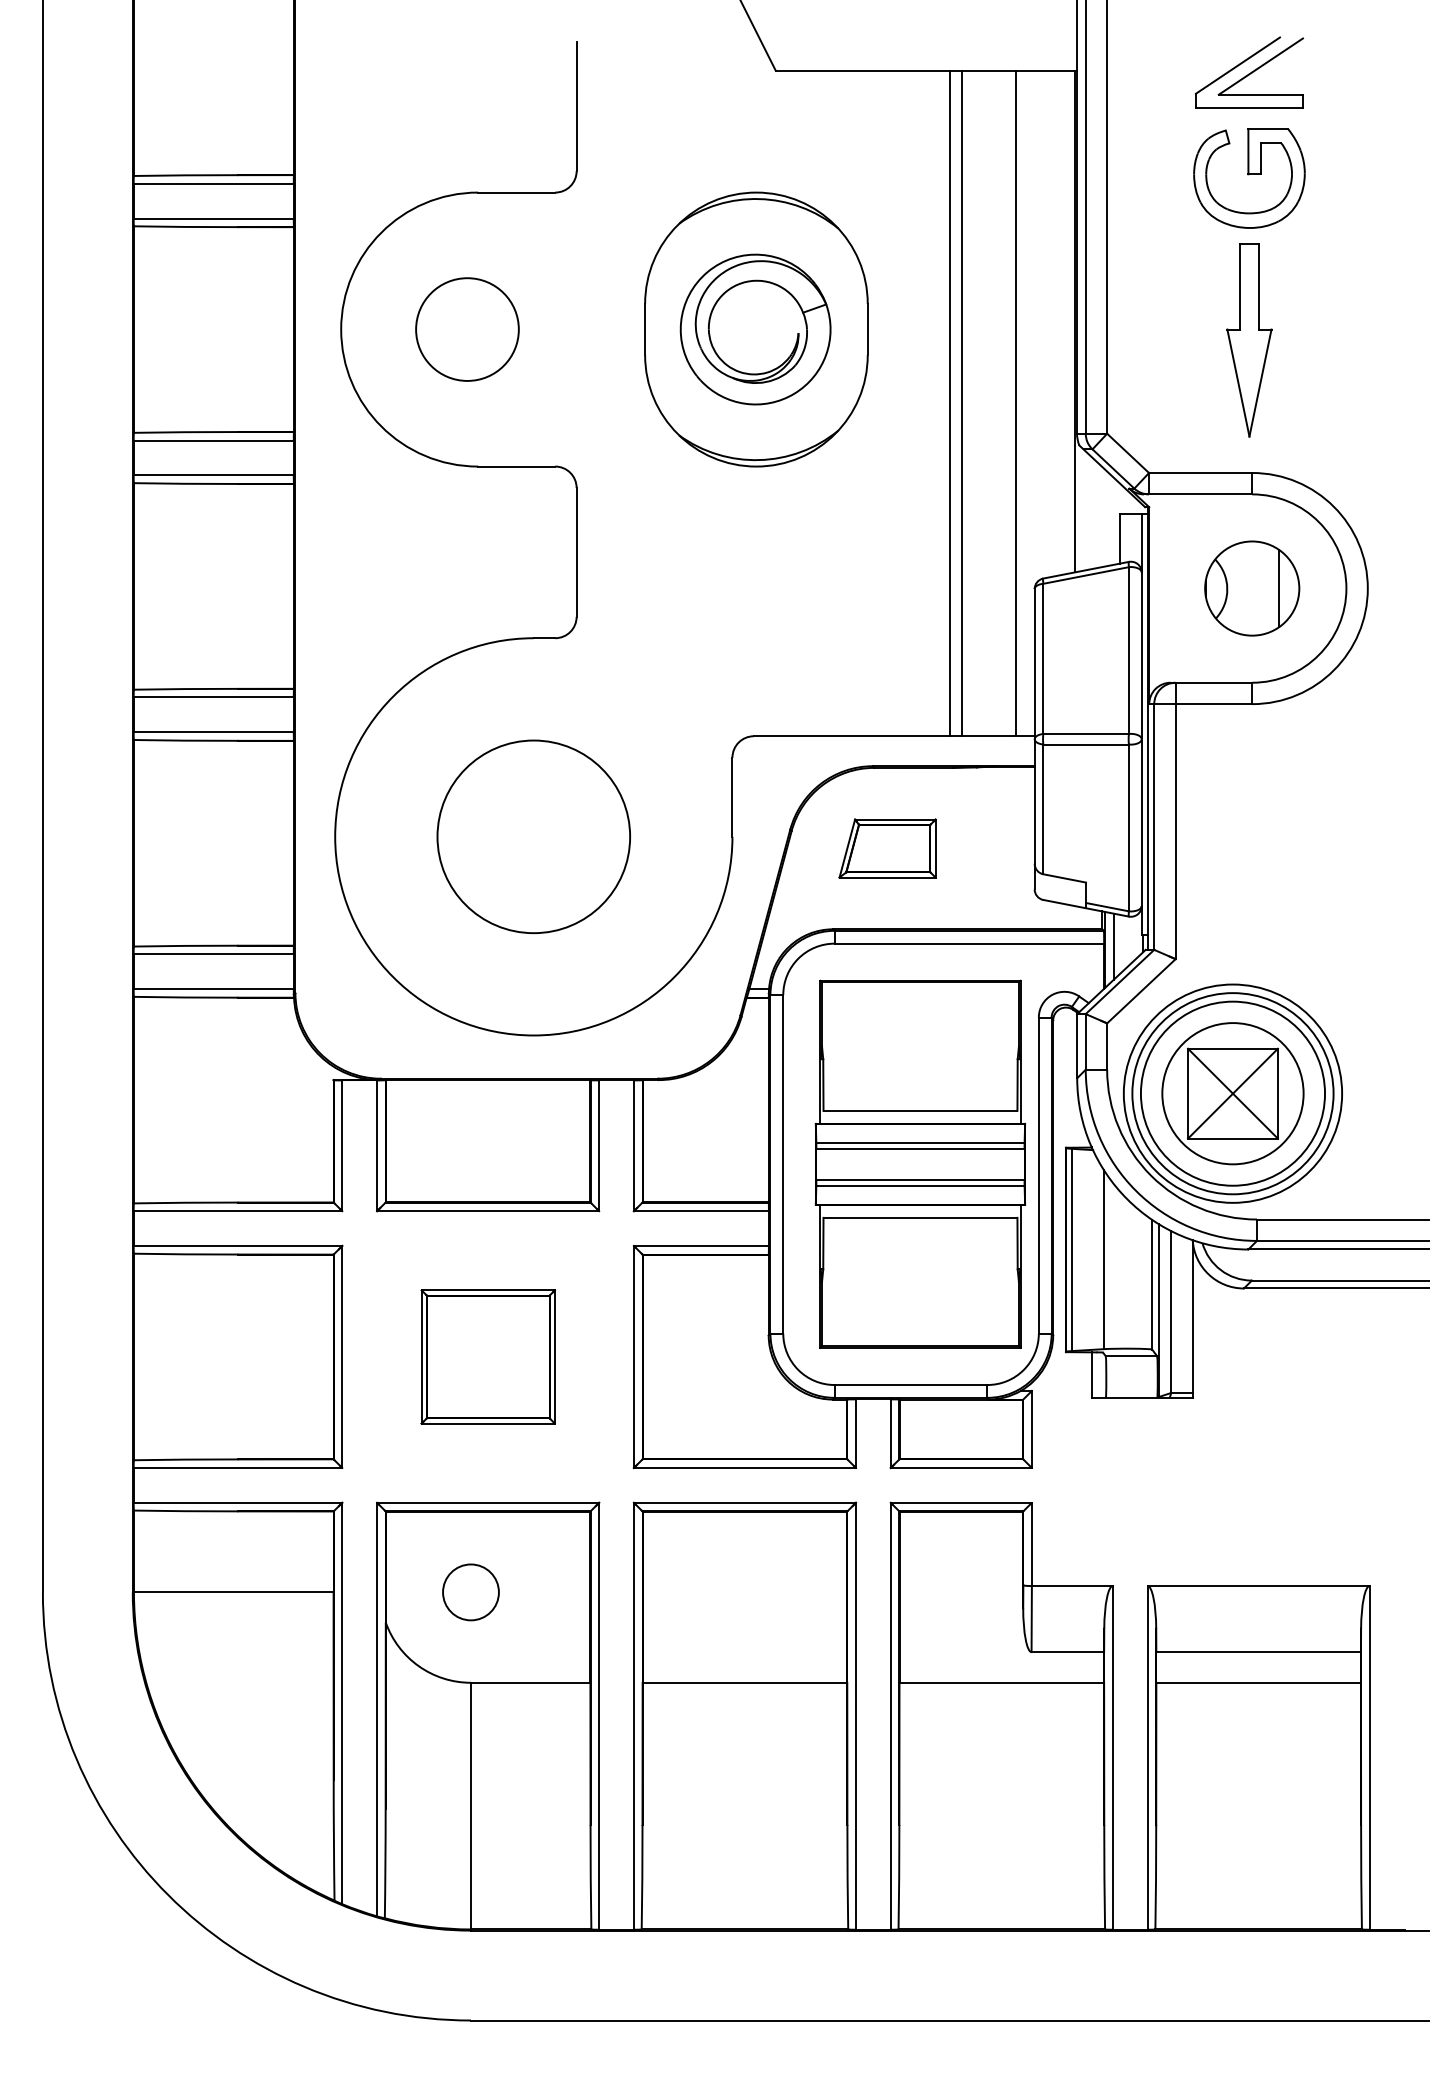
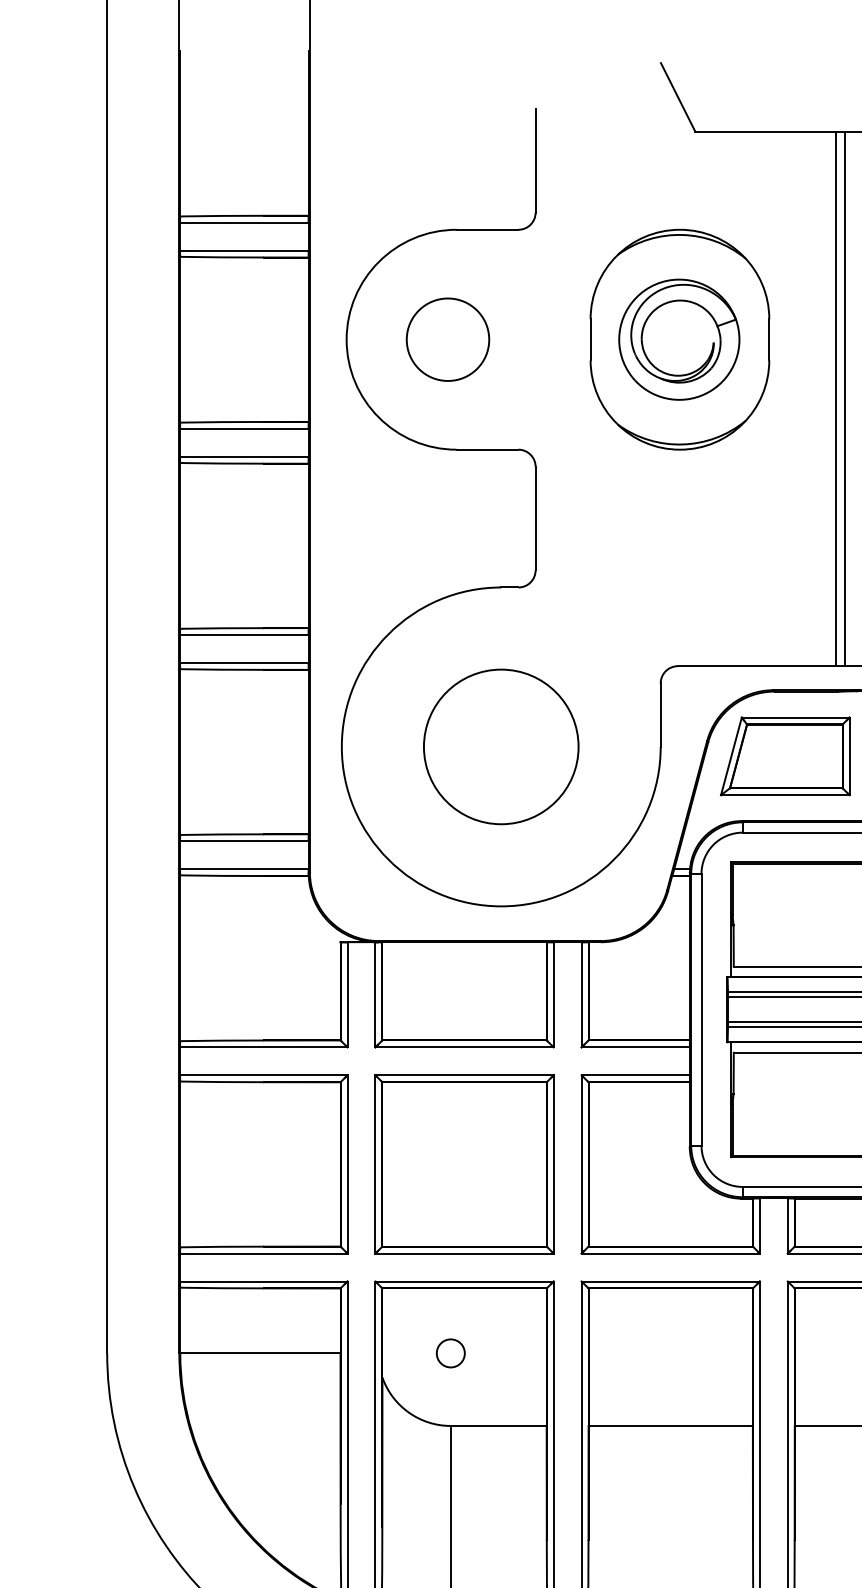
part: (887, 848) -> (785, 756), size x1.67
part: (488, 1356) -> (464, 1164), size x1.67
circle: (470, 1591) -> (450, 1352), size x0.62

